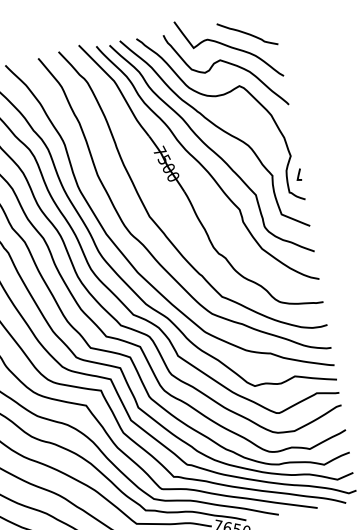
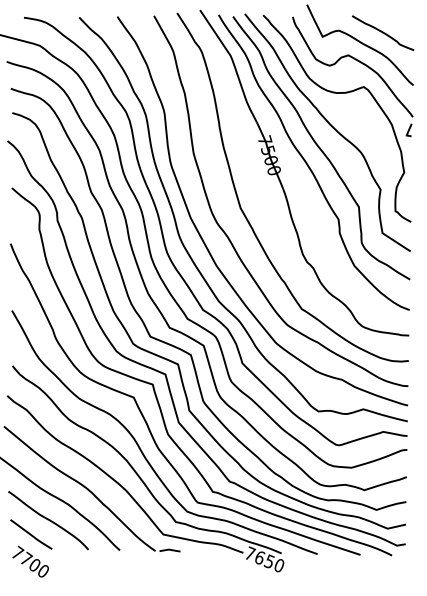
curve: (298, 175) -> (408, 130), moved

